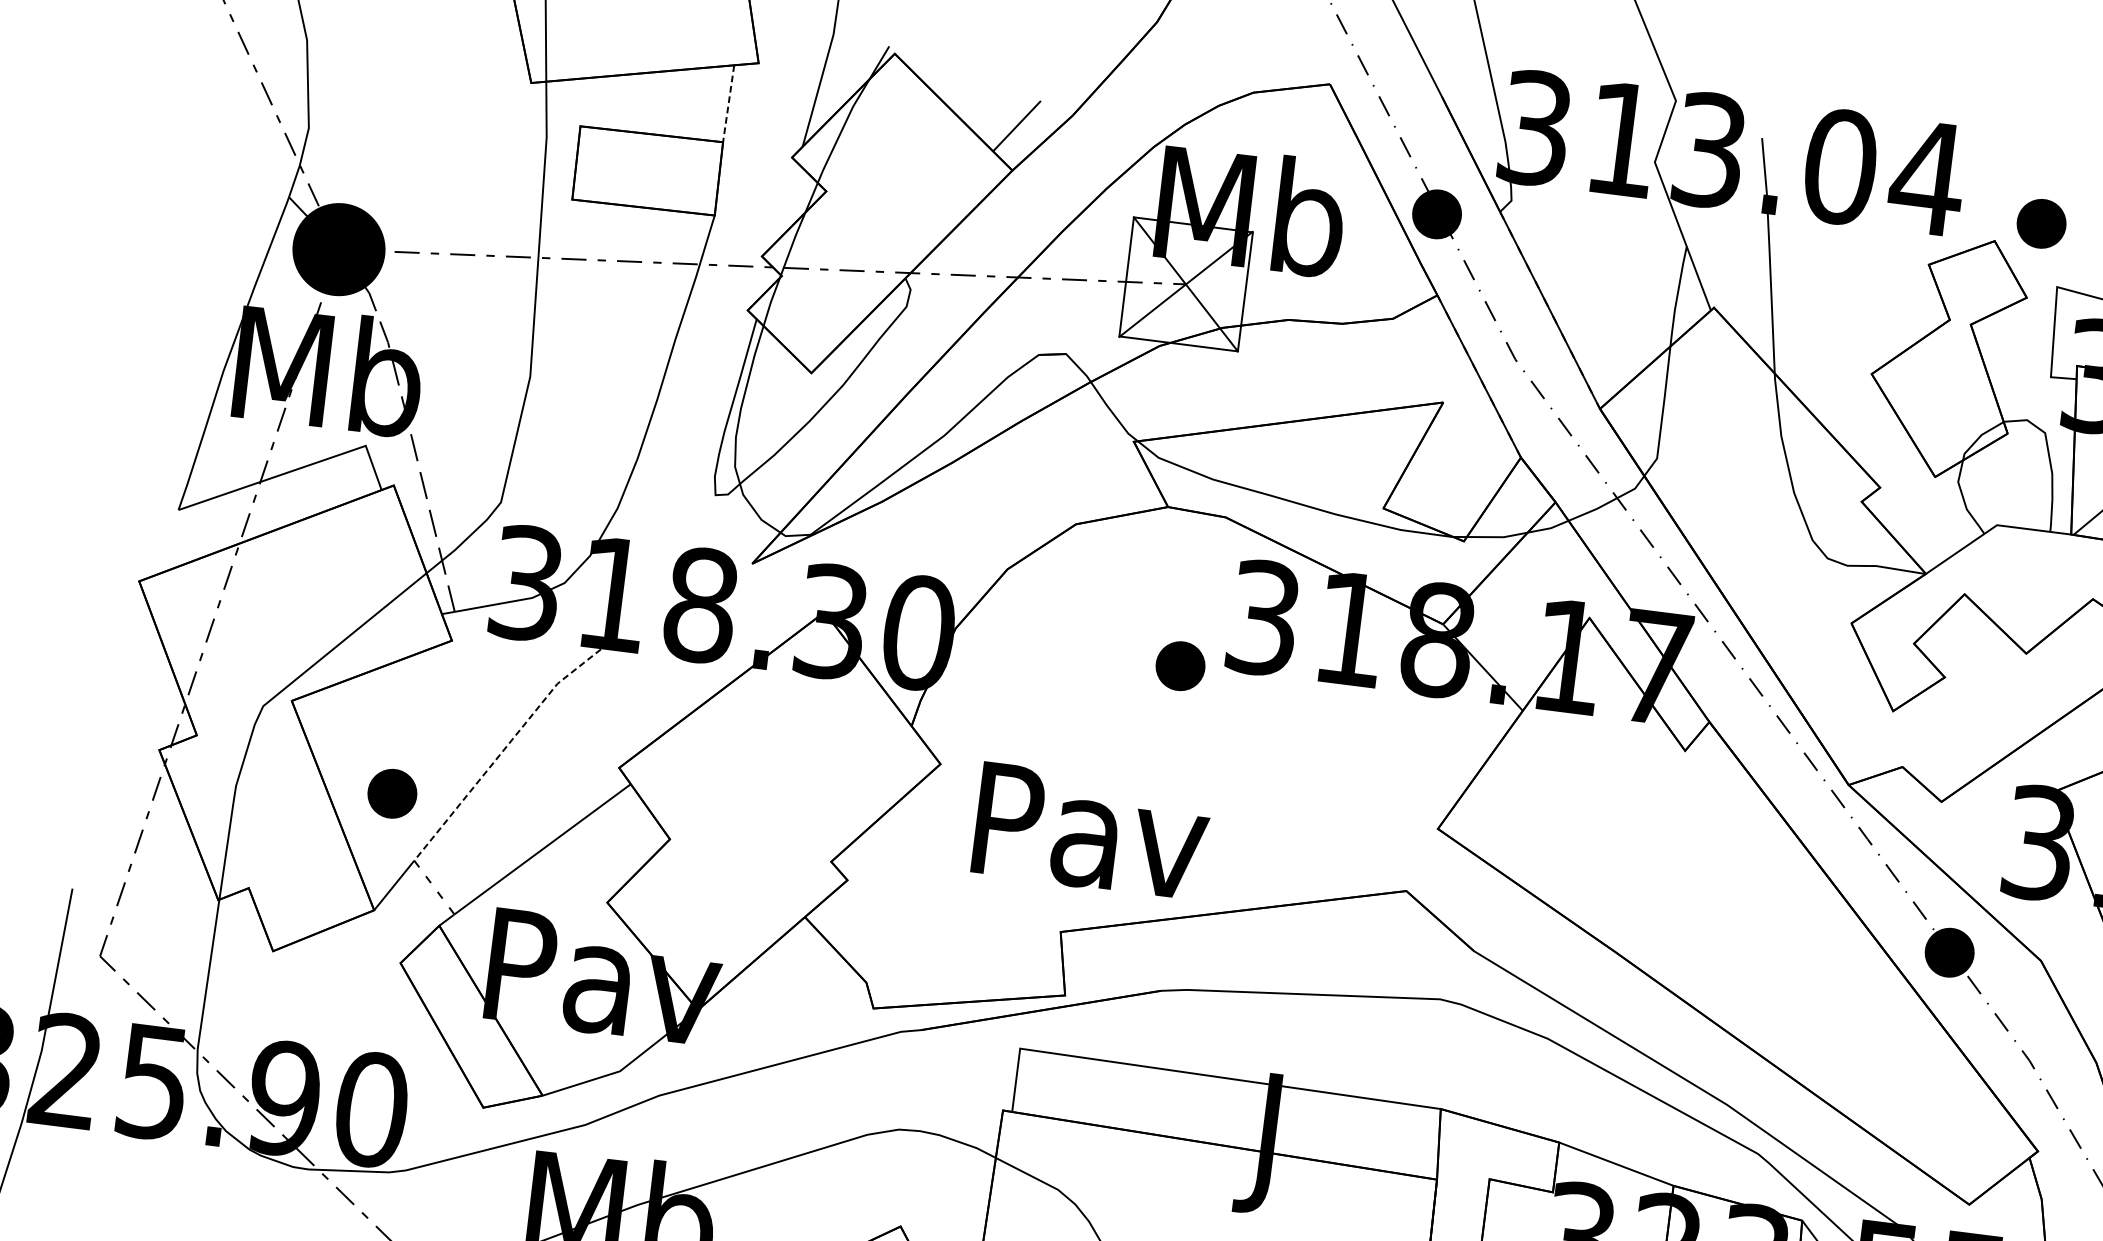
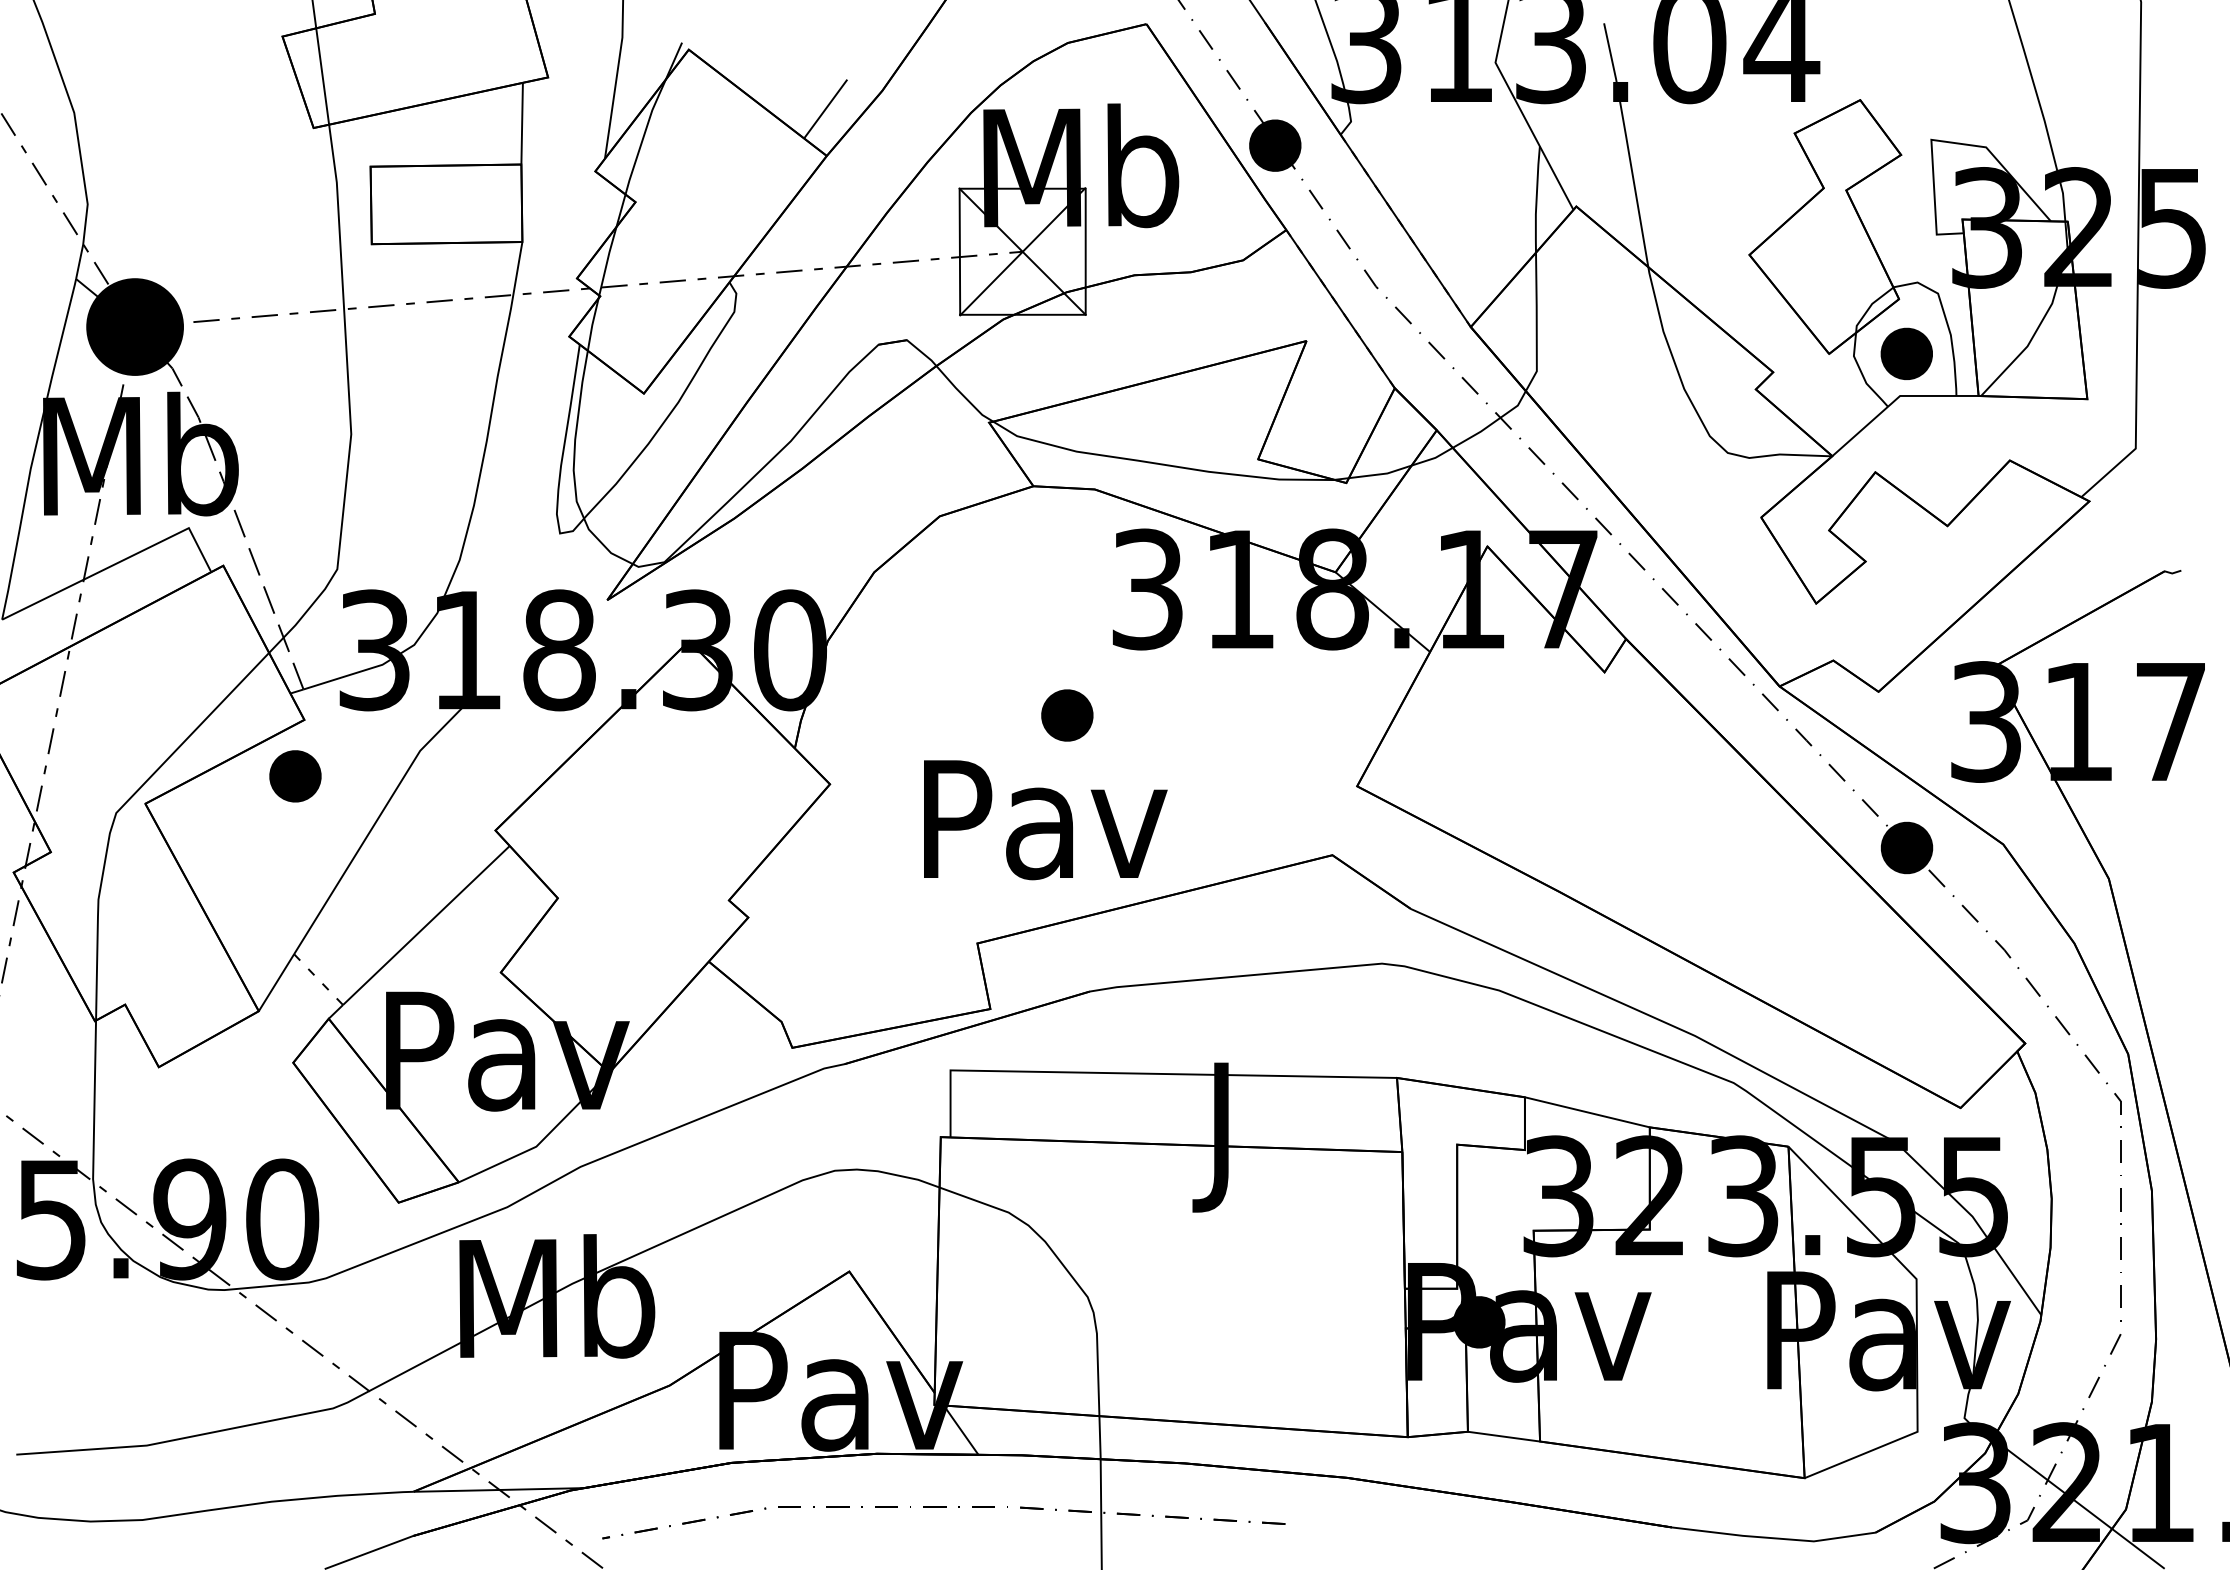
line: (729, 103) -> (522, 123), dashed -> solid
part: (2041, 223) -> (1906, 353), moved
part: (1180, 666) -> (1067, 715), moved
line: (506, 746) -> (375, 822), dashed -> solid
part: (392, 793) -> (295, 776), moved
text: (1091, 832) -> (1045, 820), moved

